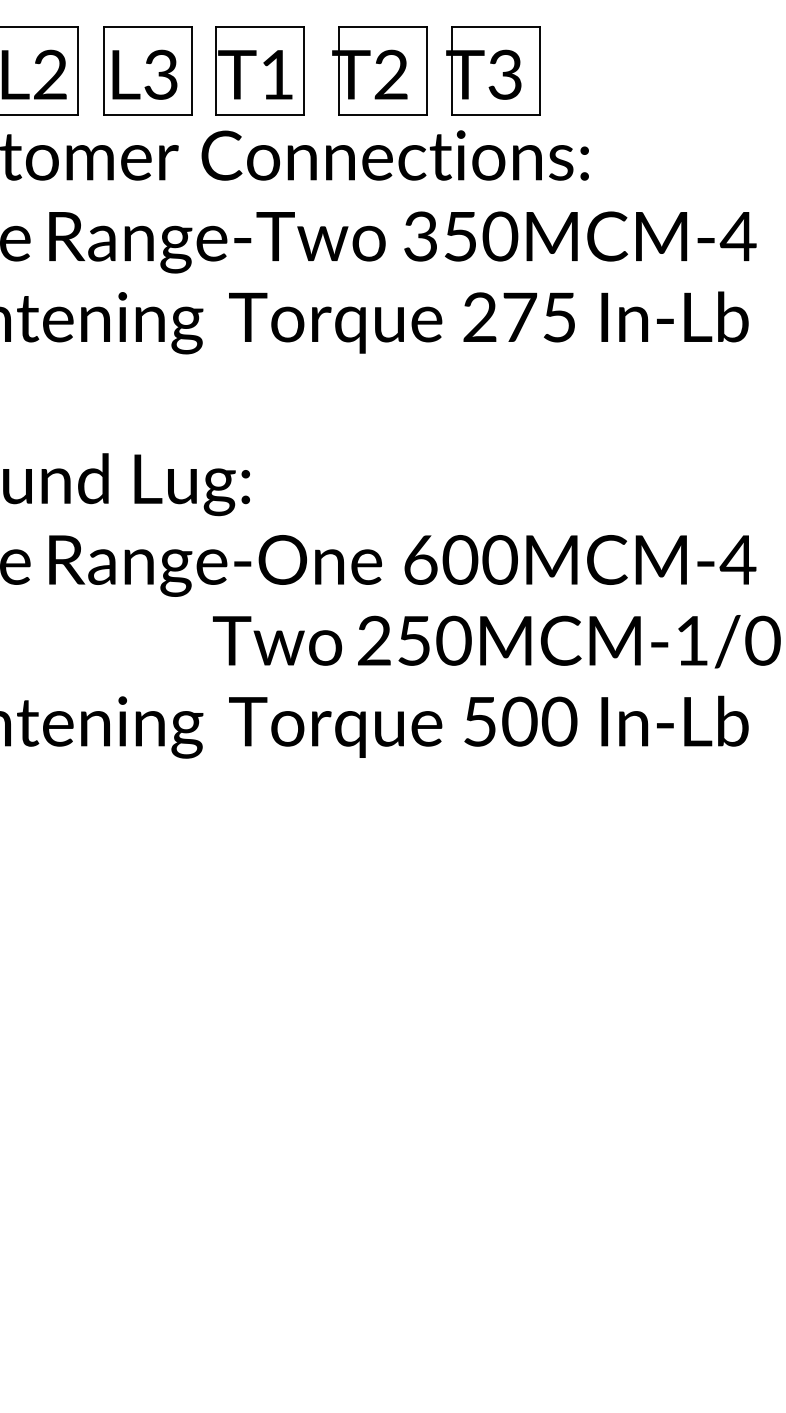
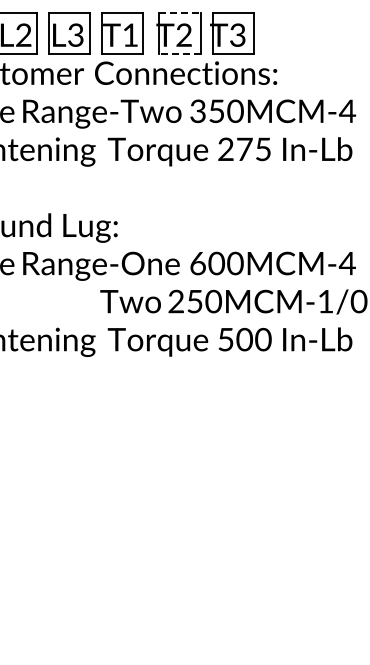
line: (383, 26) -> (180, 12), solid -> dashed
line: (383, 115) -> (180, 54), solid -> dashed

